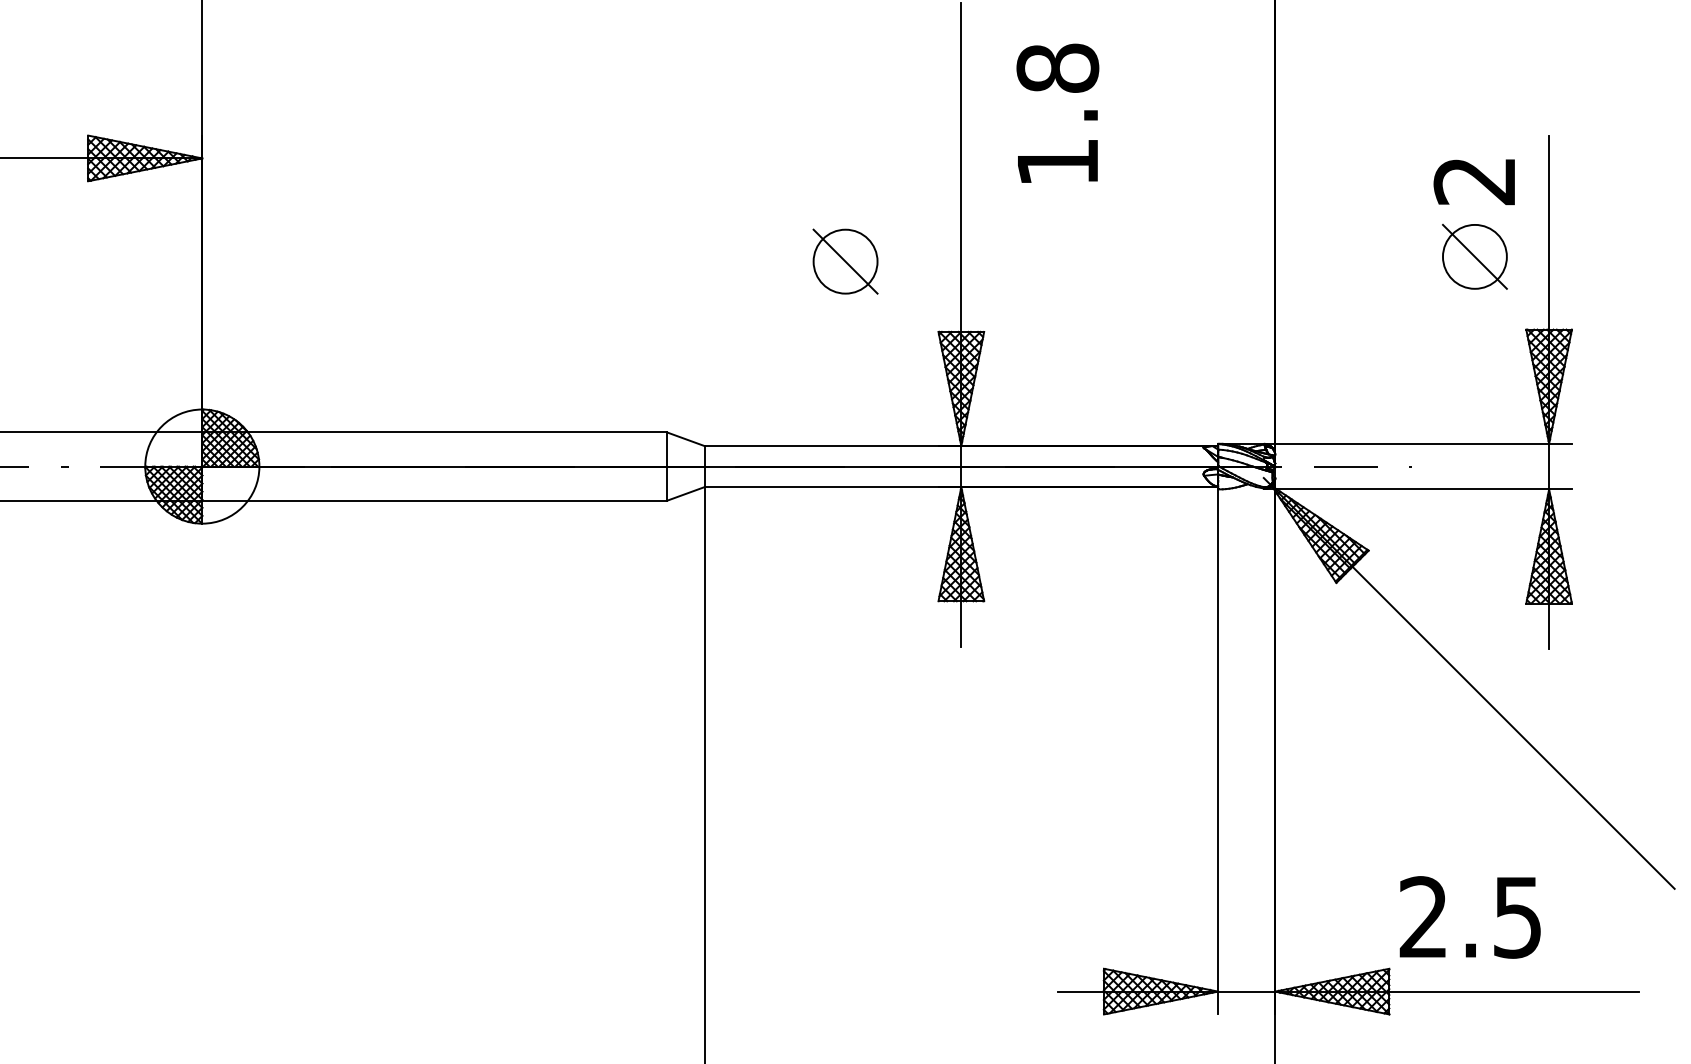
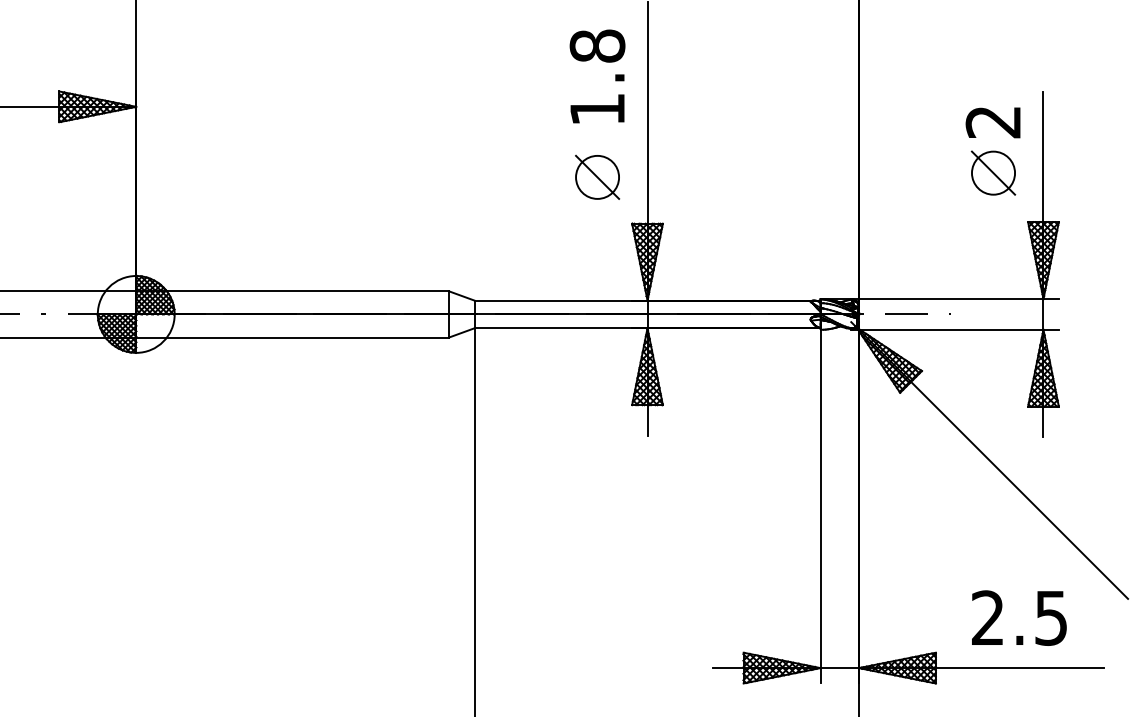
text: (1057, 113) -> (597, 76), moved
part: (845, 260) -> (597, 176), moved
text: (1470, 916) -> (1019, 617), moved

